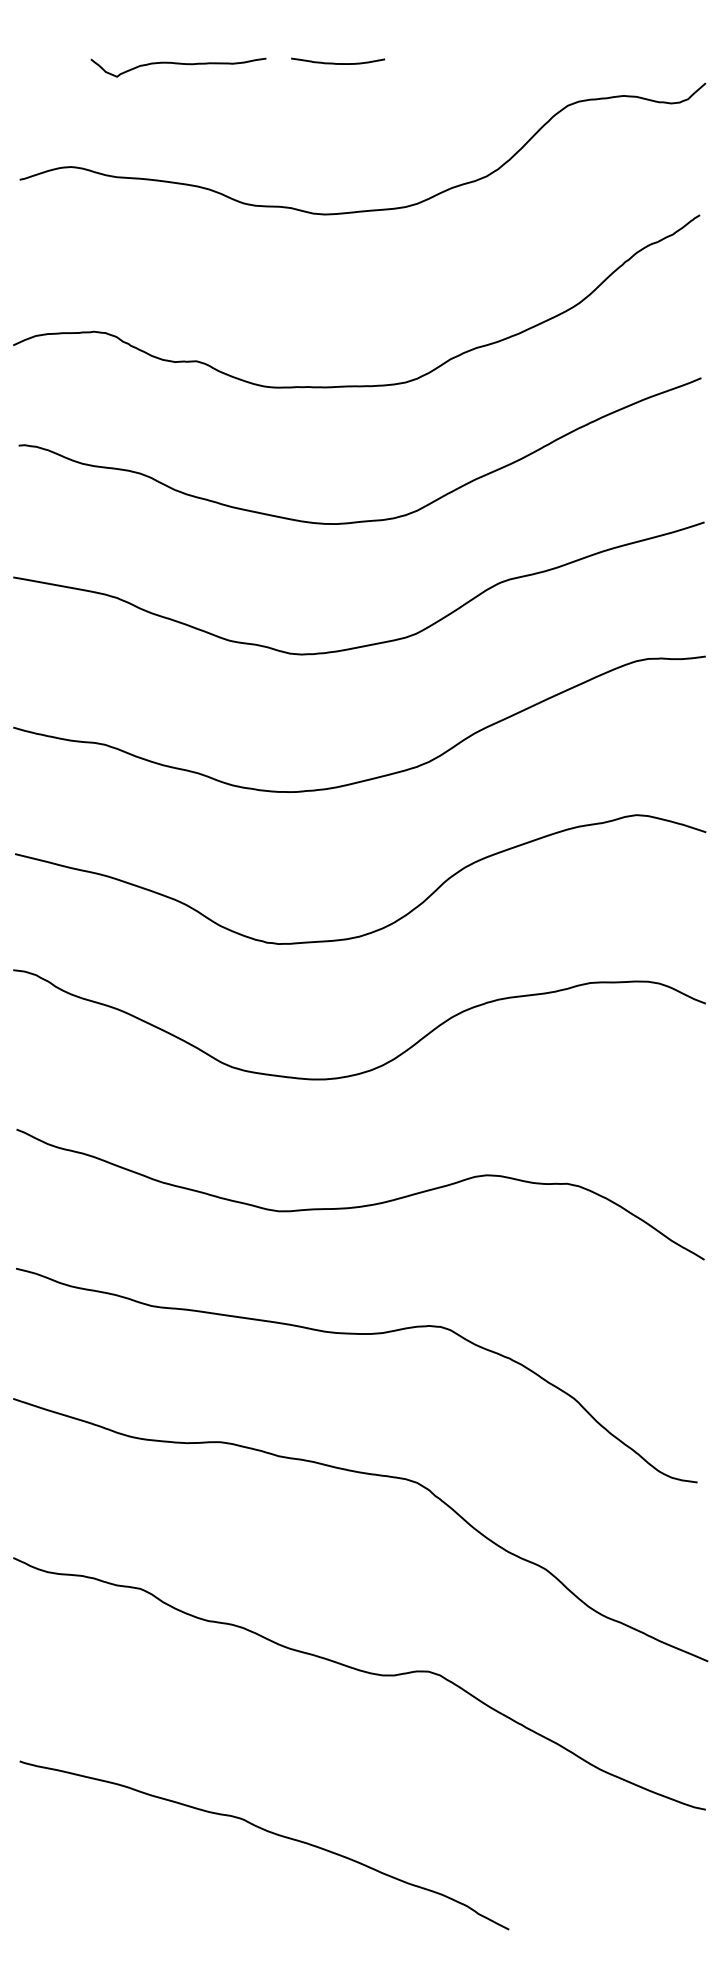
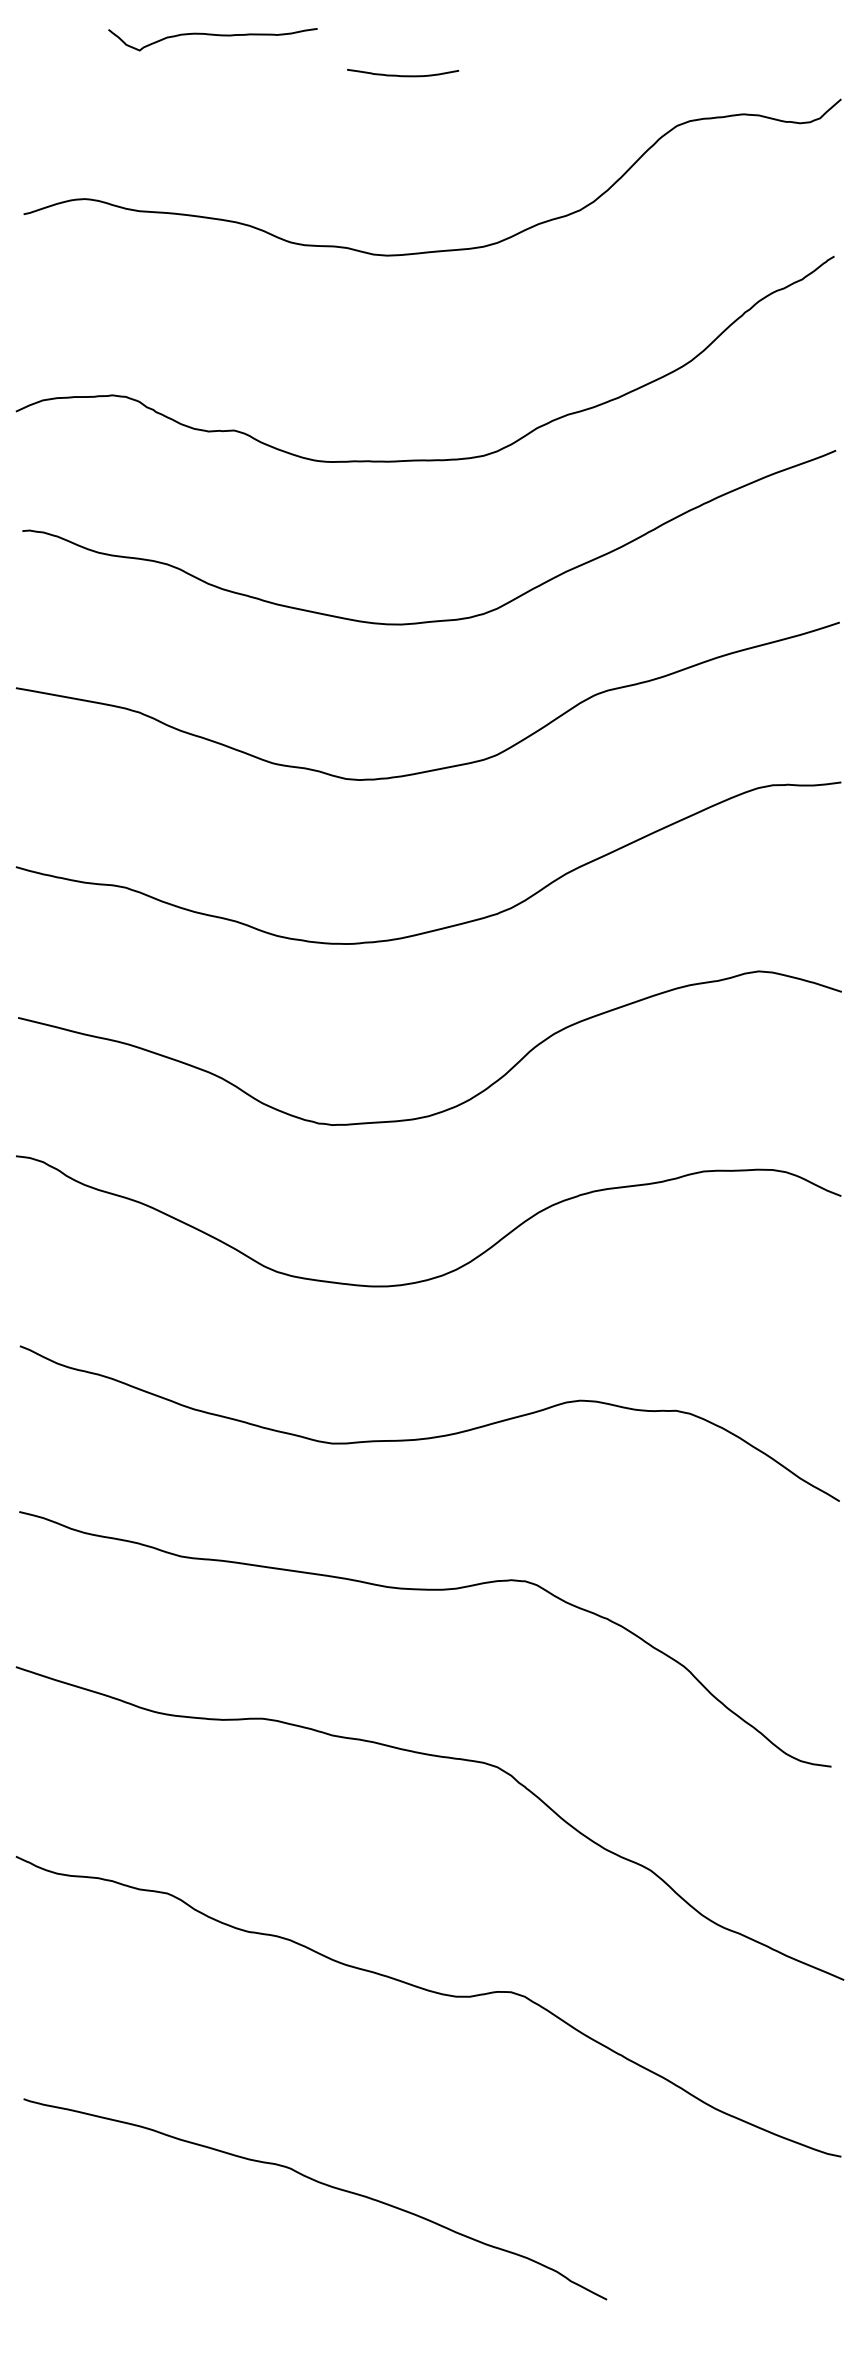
curve: (178, 64) -> (212, 35), moved

